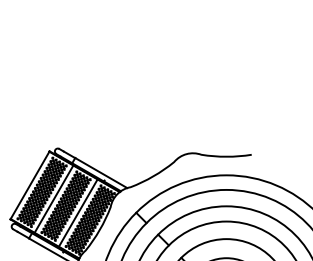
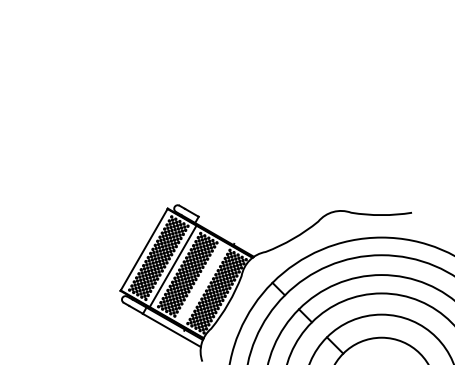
line: (100, 172) -> (229, 234), removed
line: (78, 212) -> (202, 282), removed

